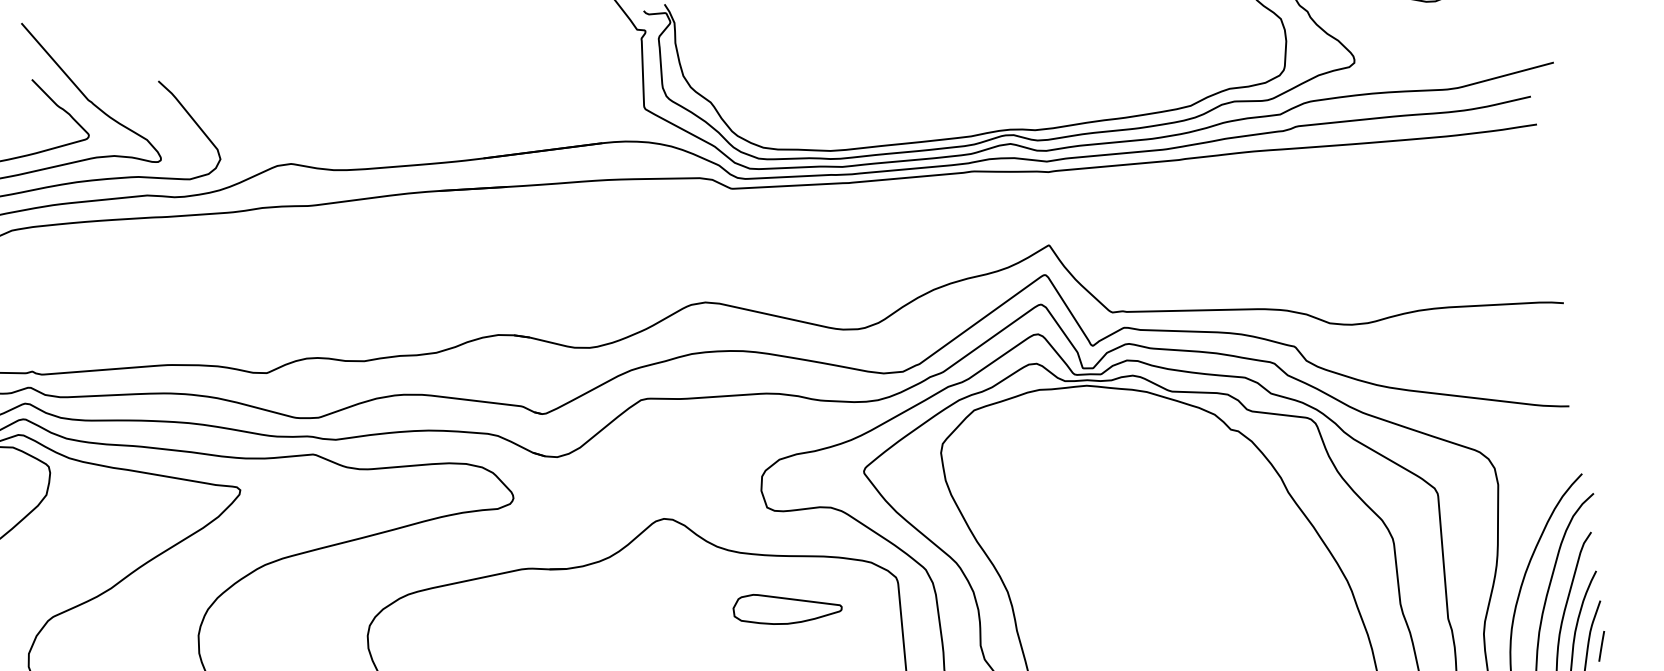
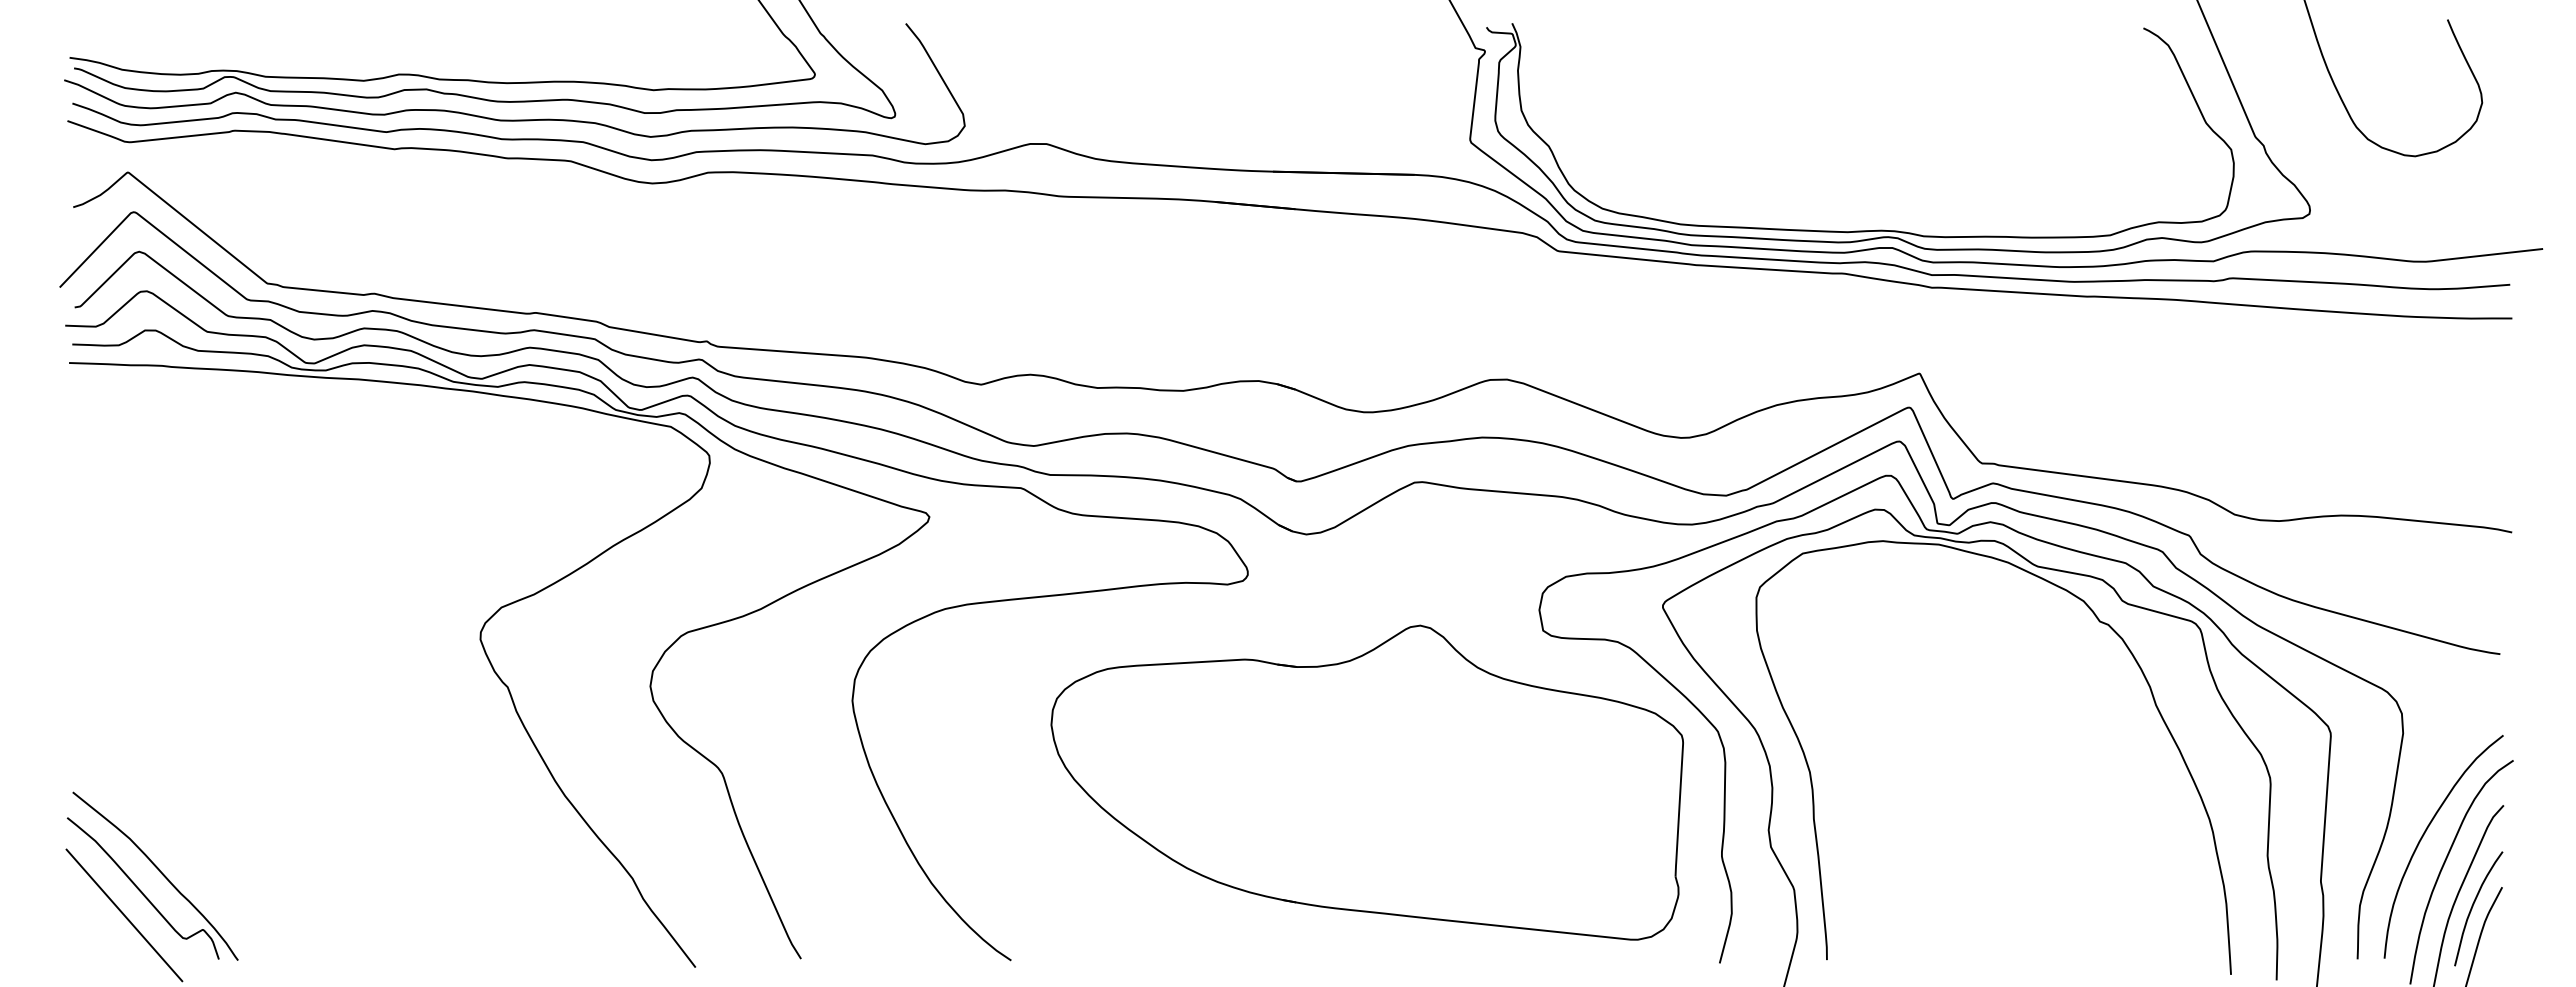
part: (786, 606) -> (1548, 750), removed
line: (1601, 646) -> (2495, 940), removed

